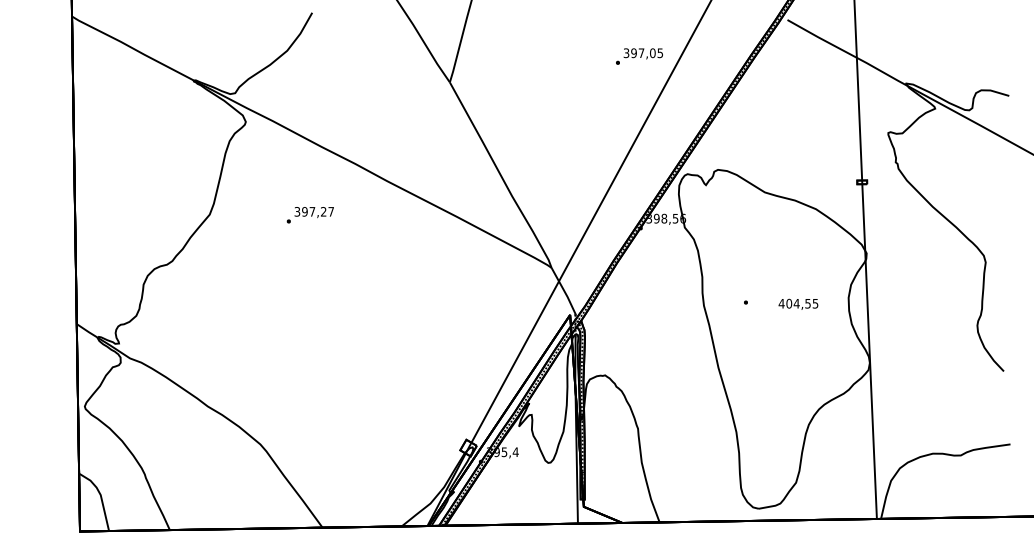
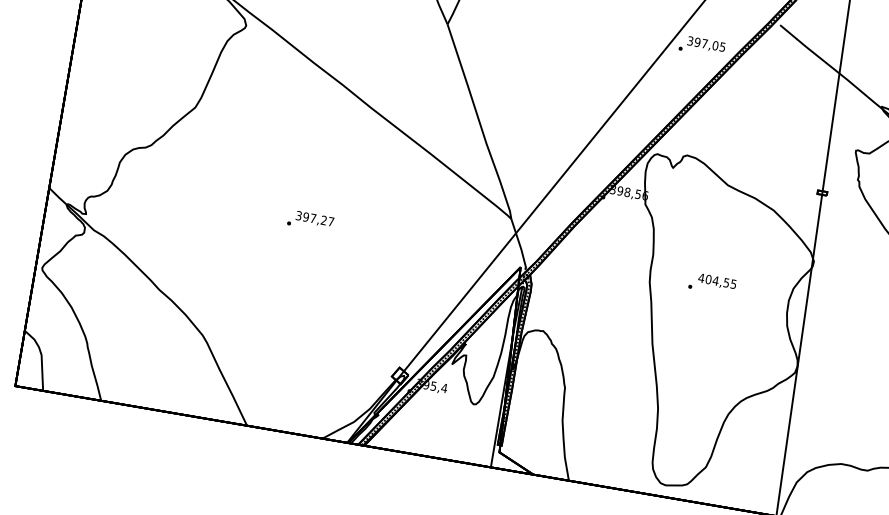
text: (639, 56) -> (702, 46), moved
text: (309, 215) -> (309, 221), moved
text: (798, 303) -> (717, 280), moved

